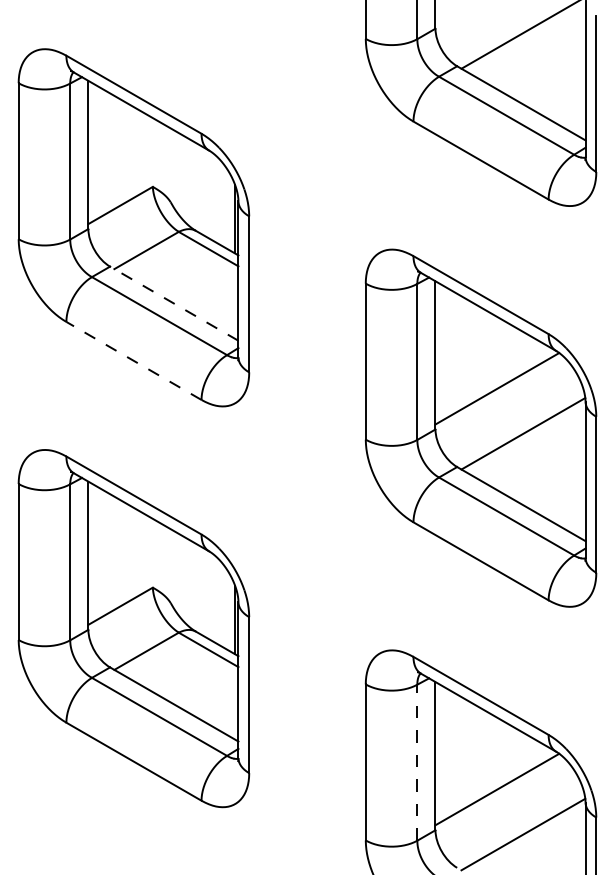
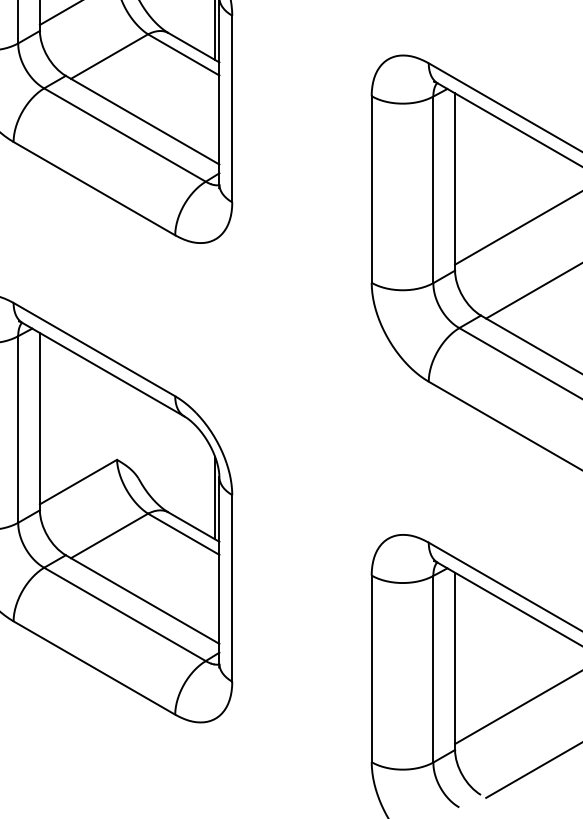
line: (173, 303) -> (141, 119), dashed -> solid
line: (133, 360) -> (93, 188), dashed -> solid
line: (417, 762) -> (433, 668), dashed -> solid

